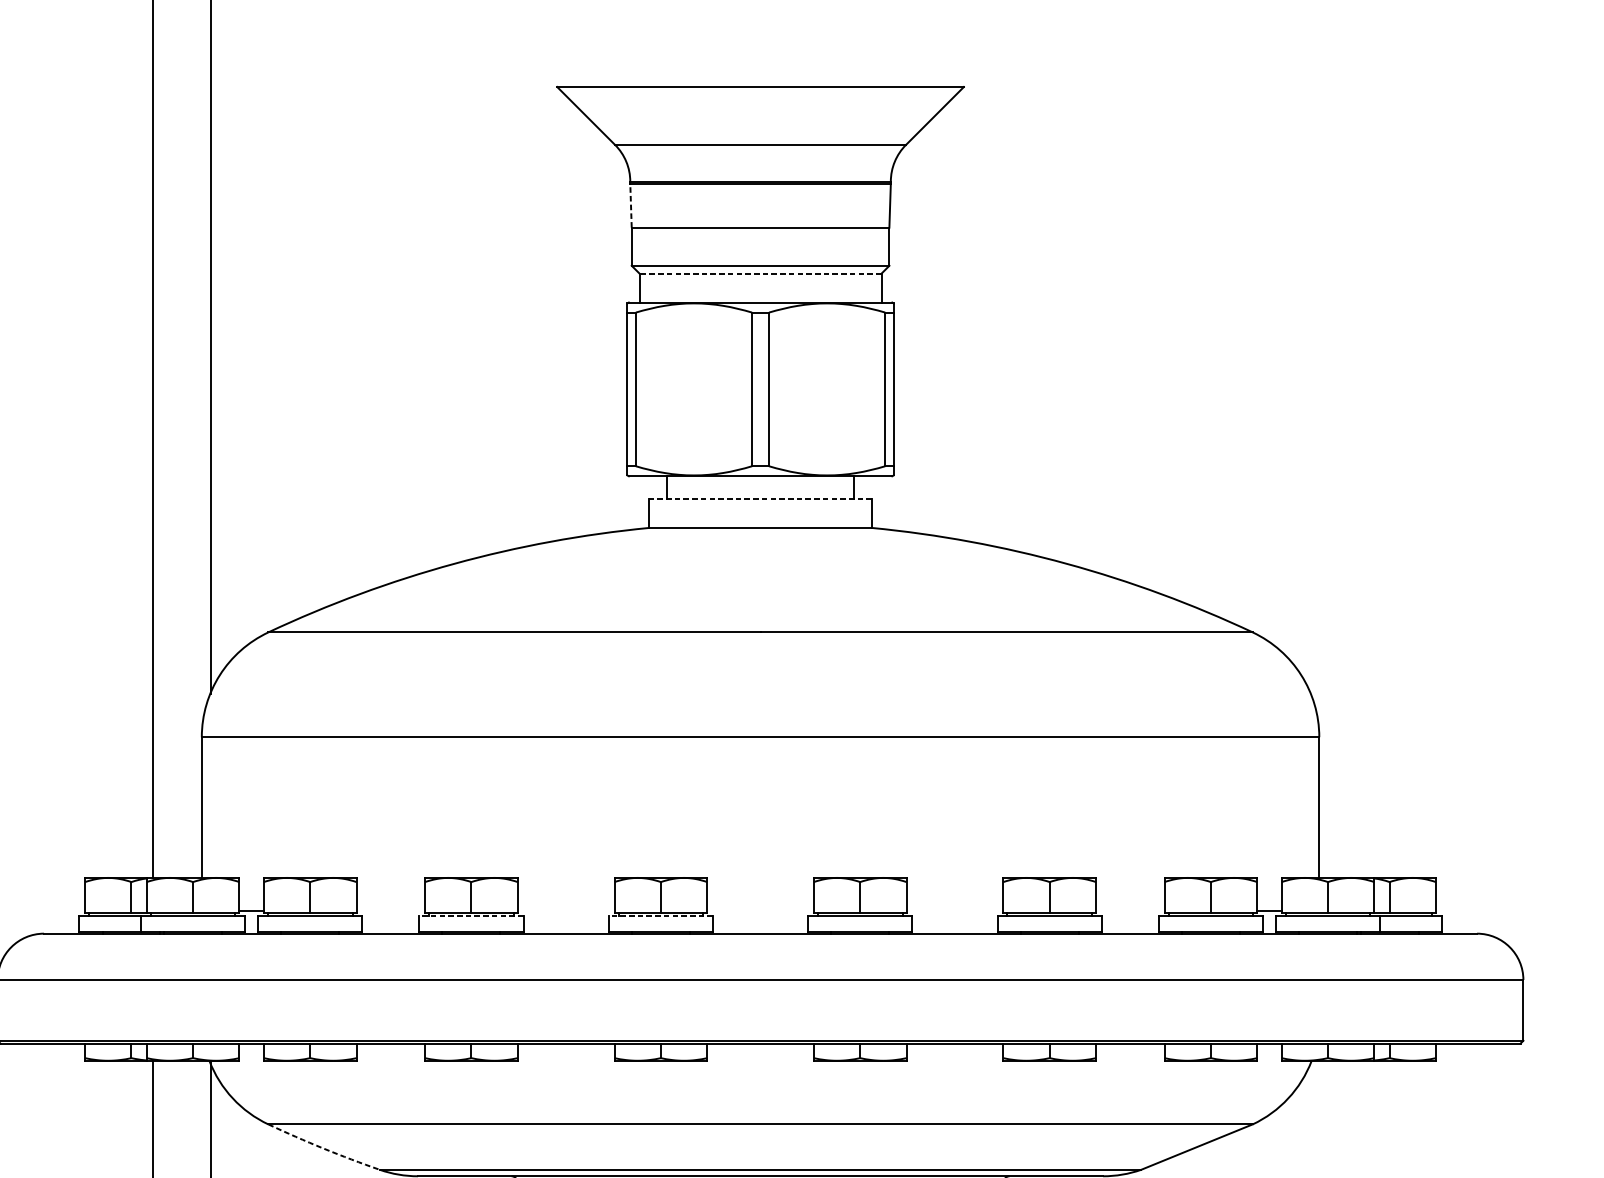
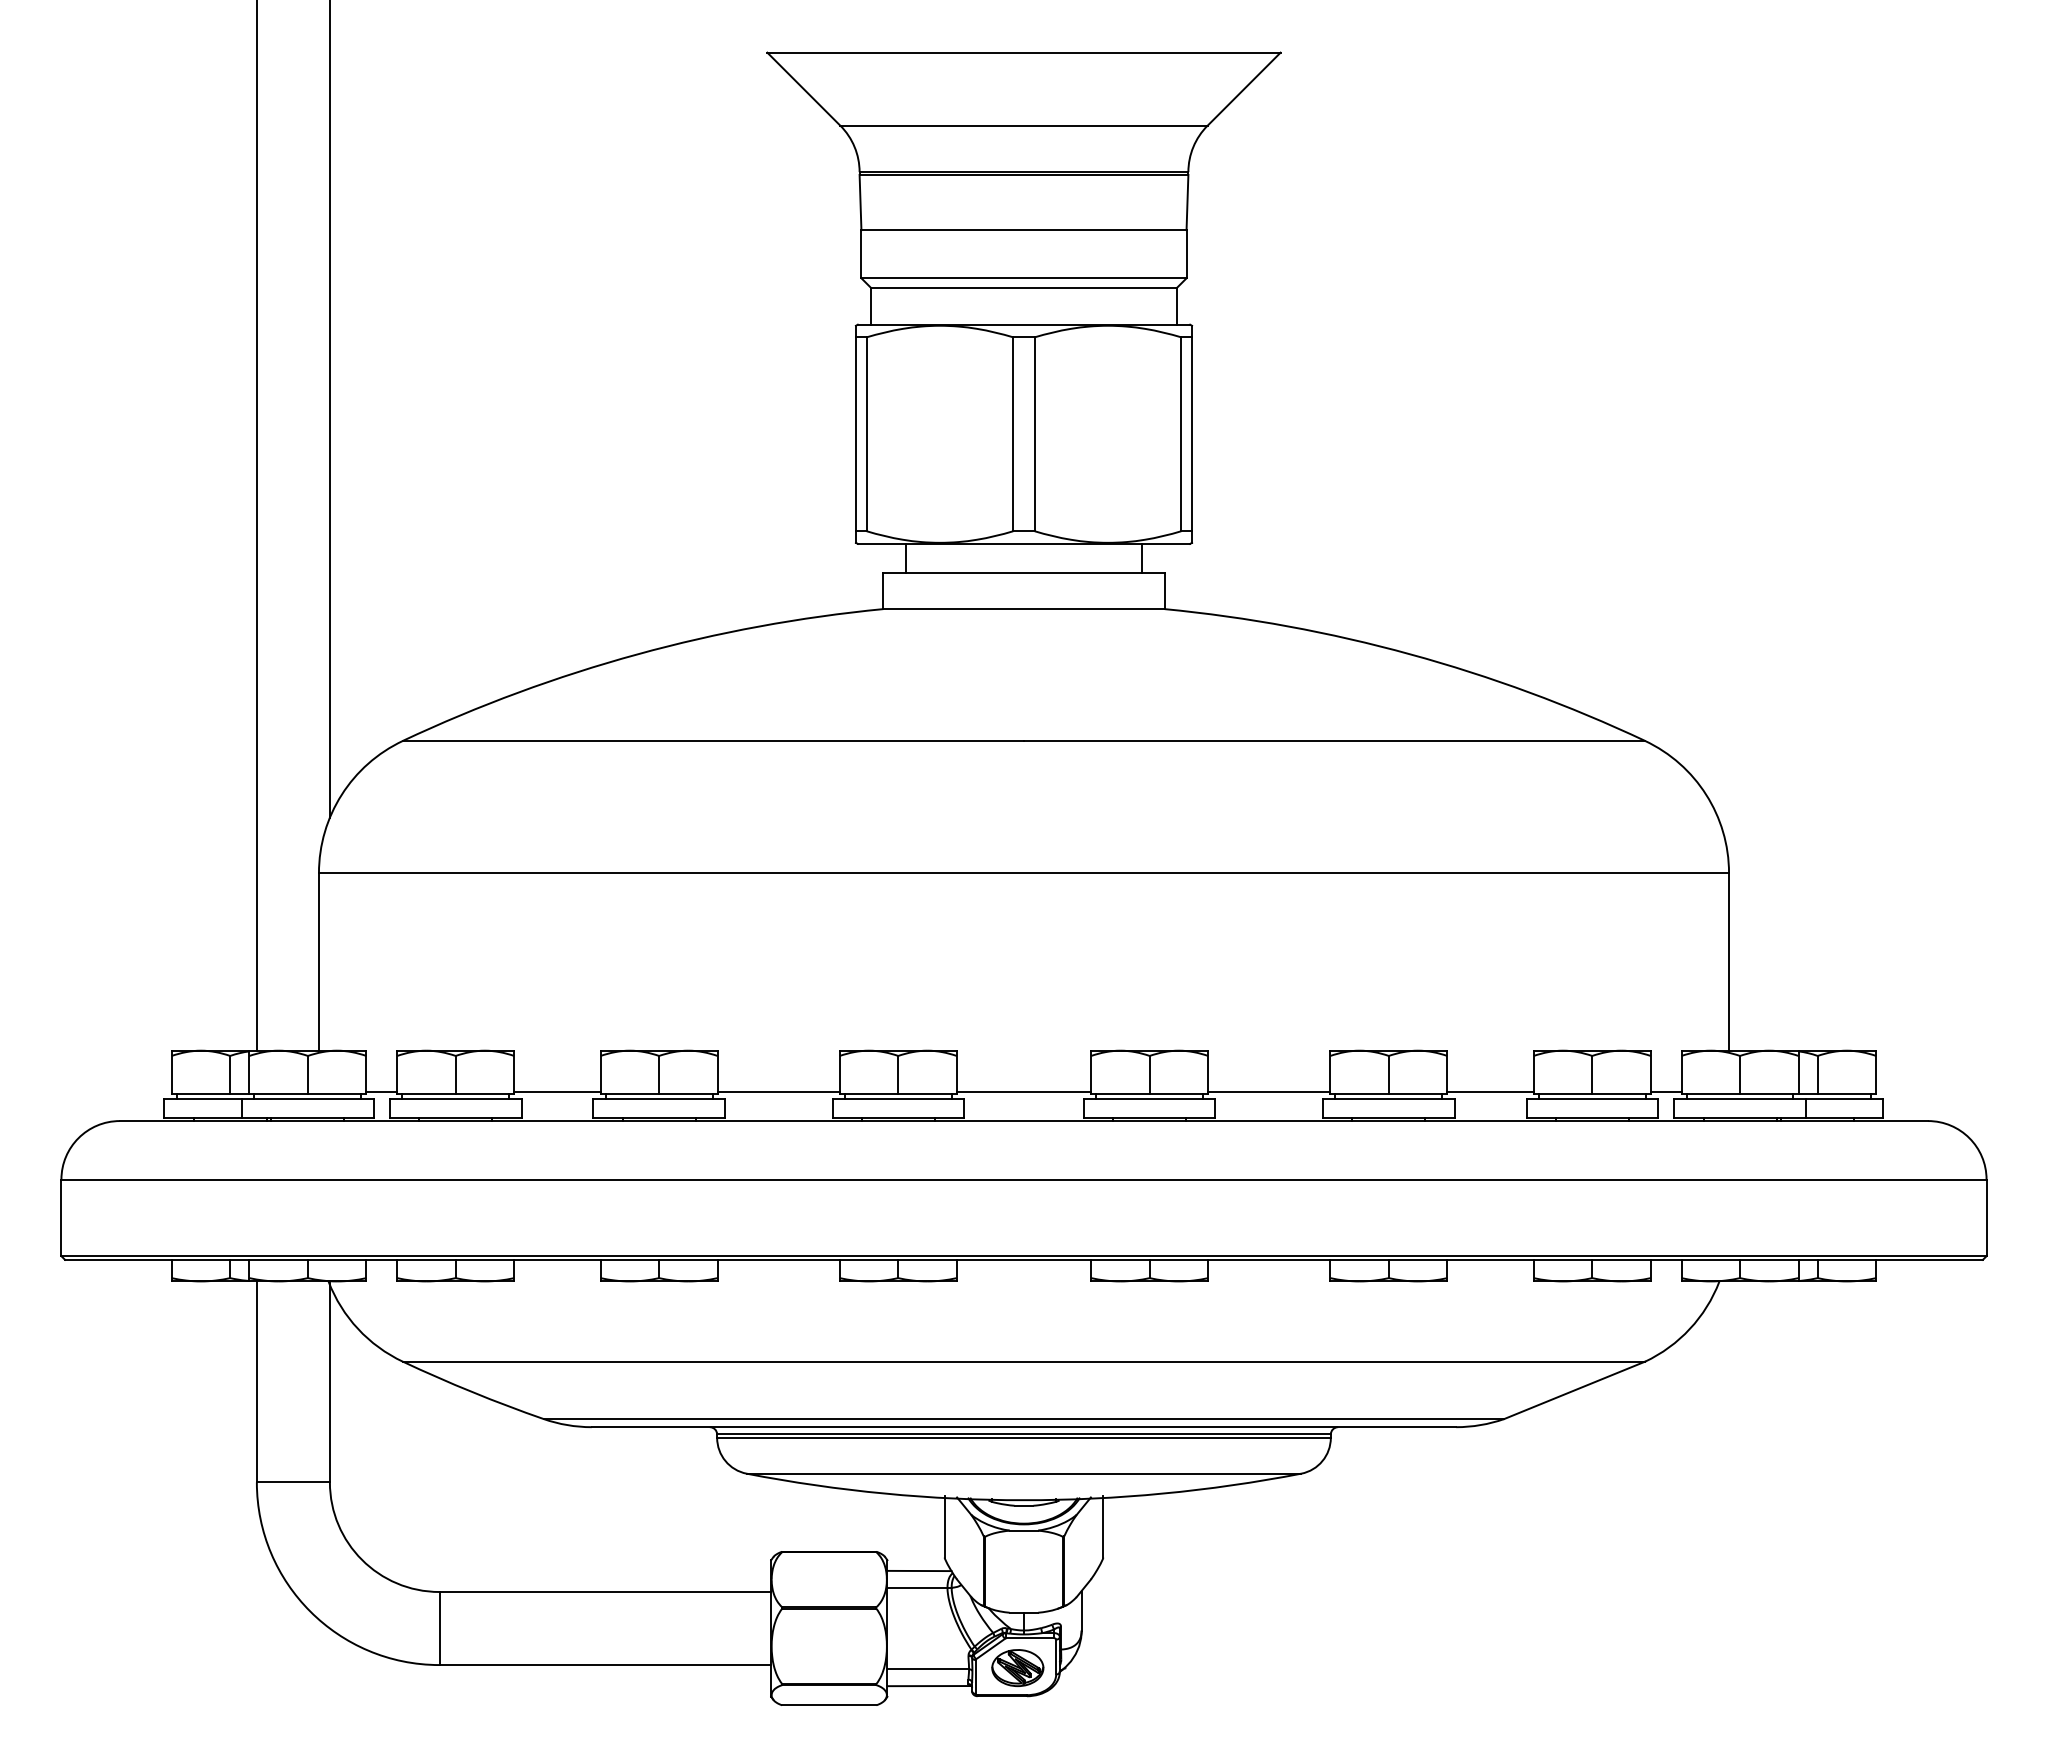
line: (630, 205) -> (860, 202), dashed -> solid
line: (760, 273) -> (1024, 288), dashed -> solid
line: (760, 499) -> (1024, 573), dashed -> solid
line: (390, 910) -> (557, 1091), added
line: (566, 910) -> (778, 1091), added
line: (760, 910) -> (1023, 1091), added
line: (955, 910) -> (1269, 1091), added
line: (1130, 910) -> (1490, 1091), added
line: (471, 915) -> (659, 1098), dashed -> solid
line: (661, 915) -> (898, 1098), dashed -> solid
arc: (323, 1148) -> (472, 1392), dashed -> solid

